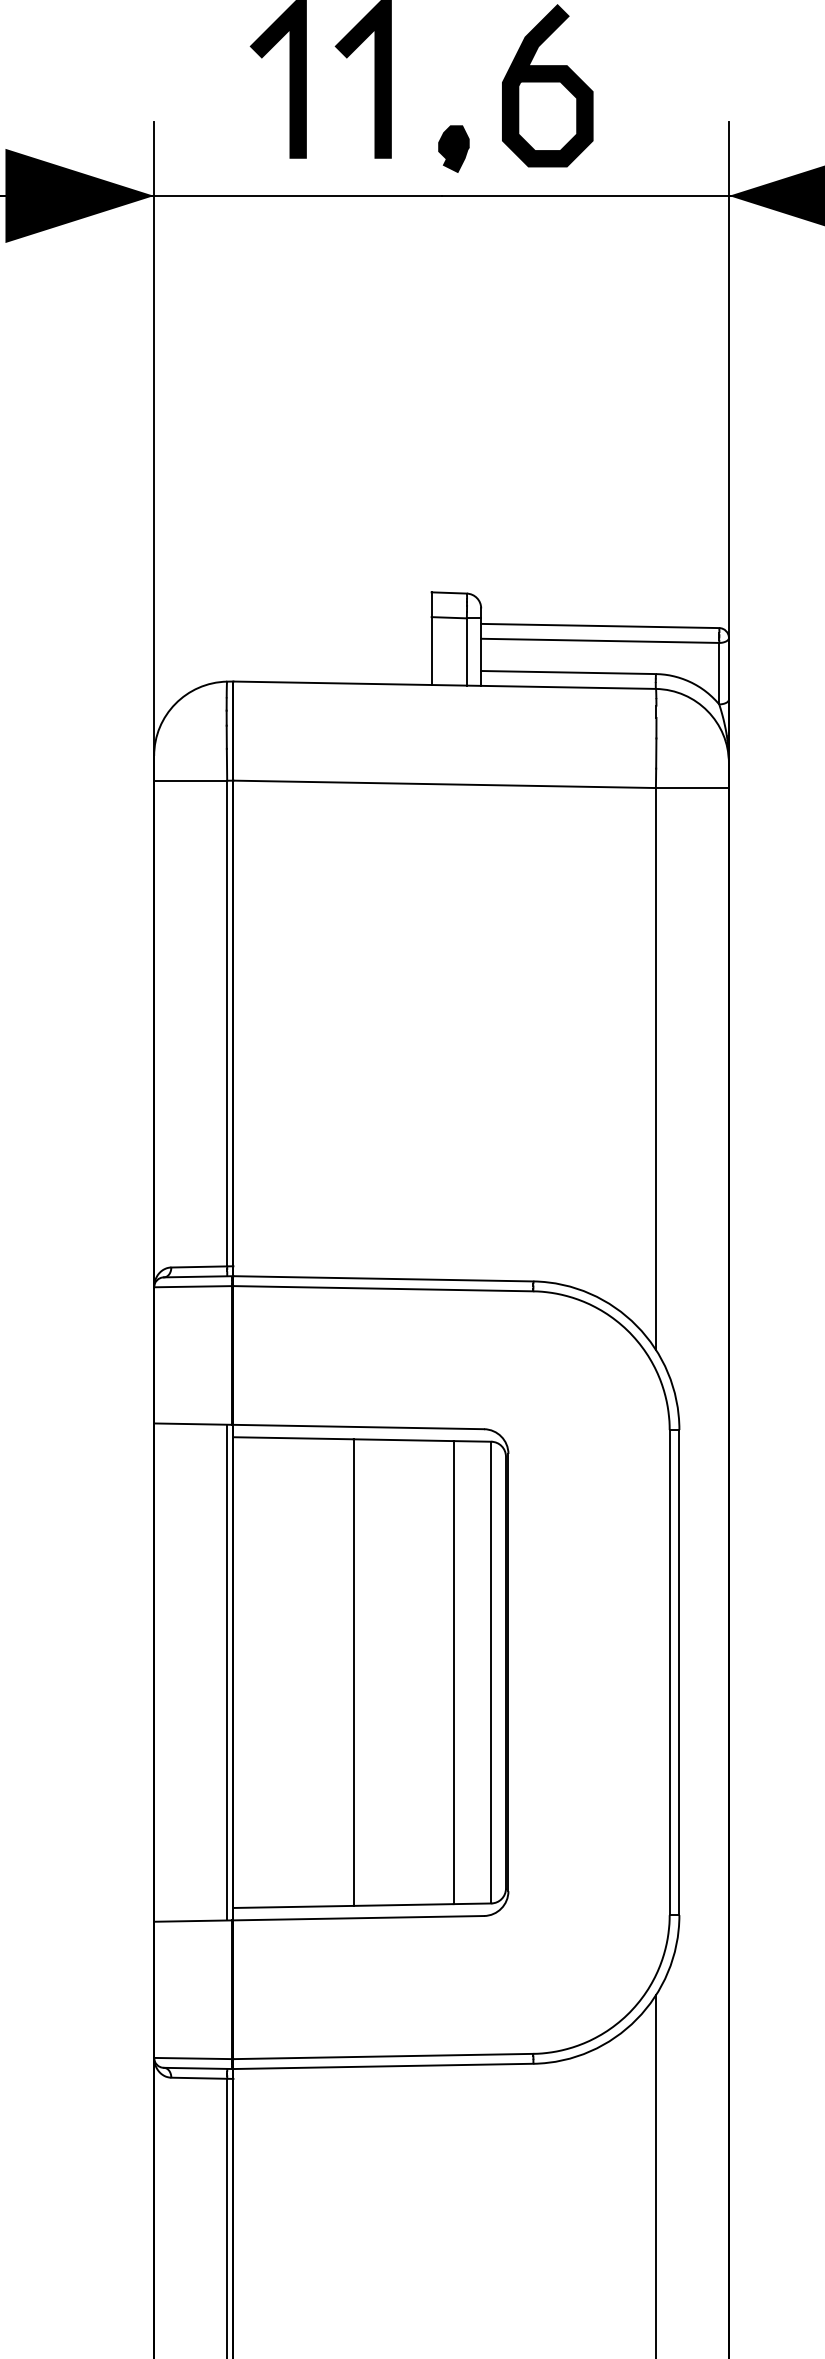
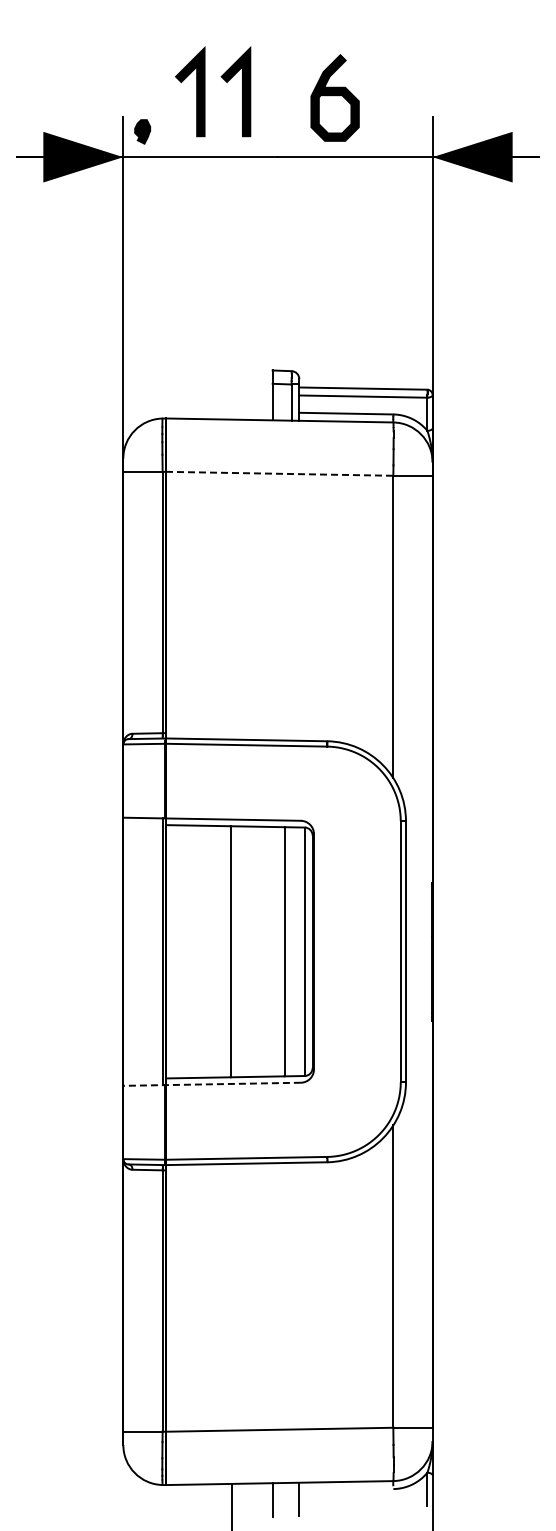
part: (453, 148) -> (142, 131), moved
line: (444, 783) -> (279, 473), solid -> dashed
line: (319, 1919) -> (212, 1084), solid -> dashed

